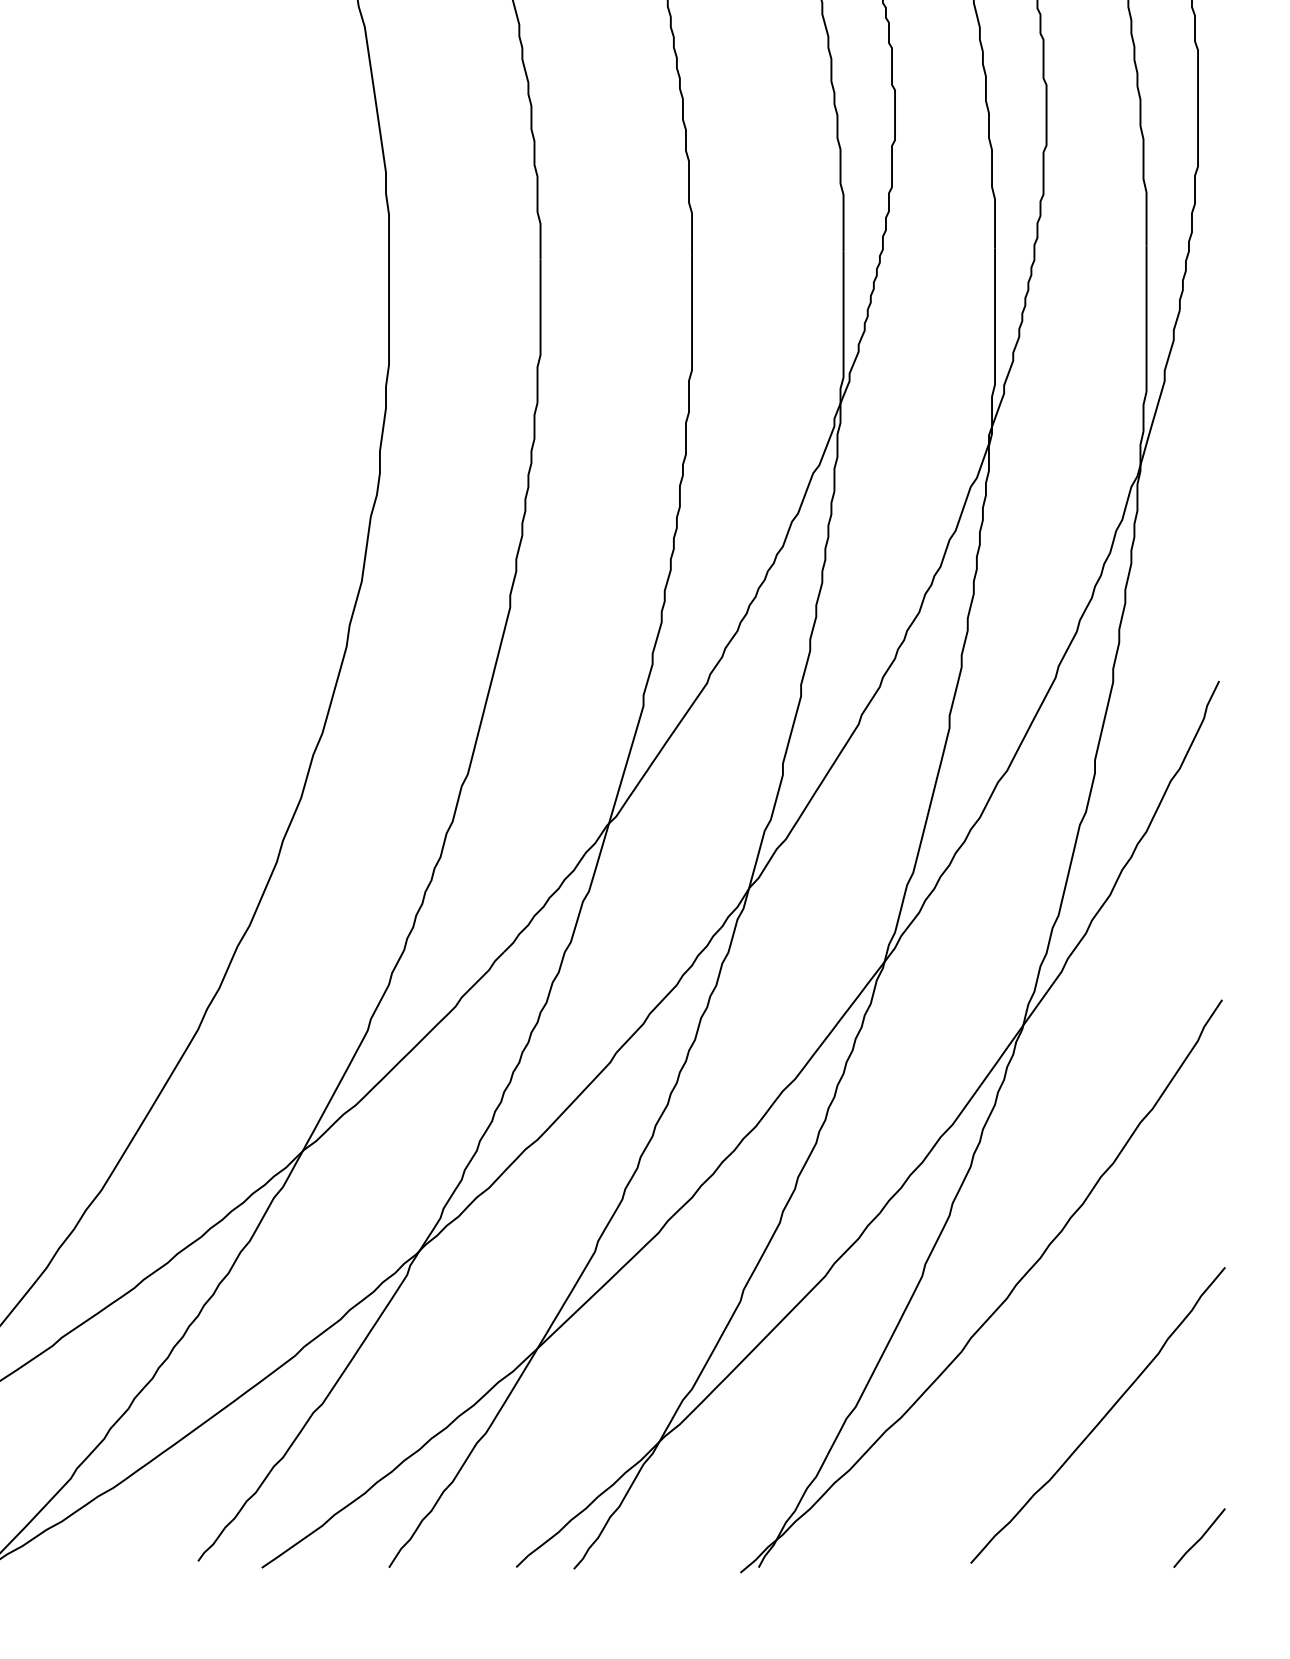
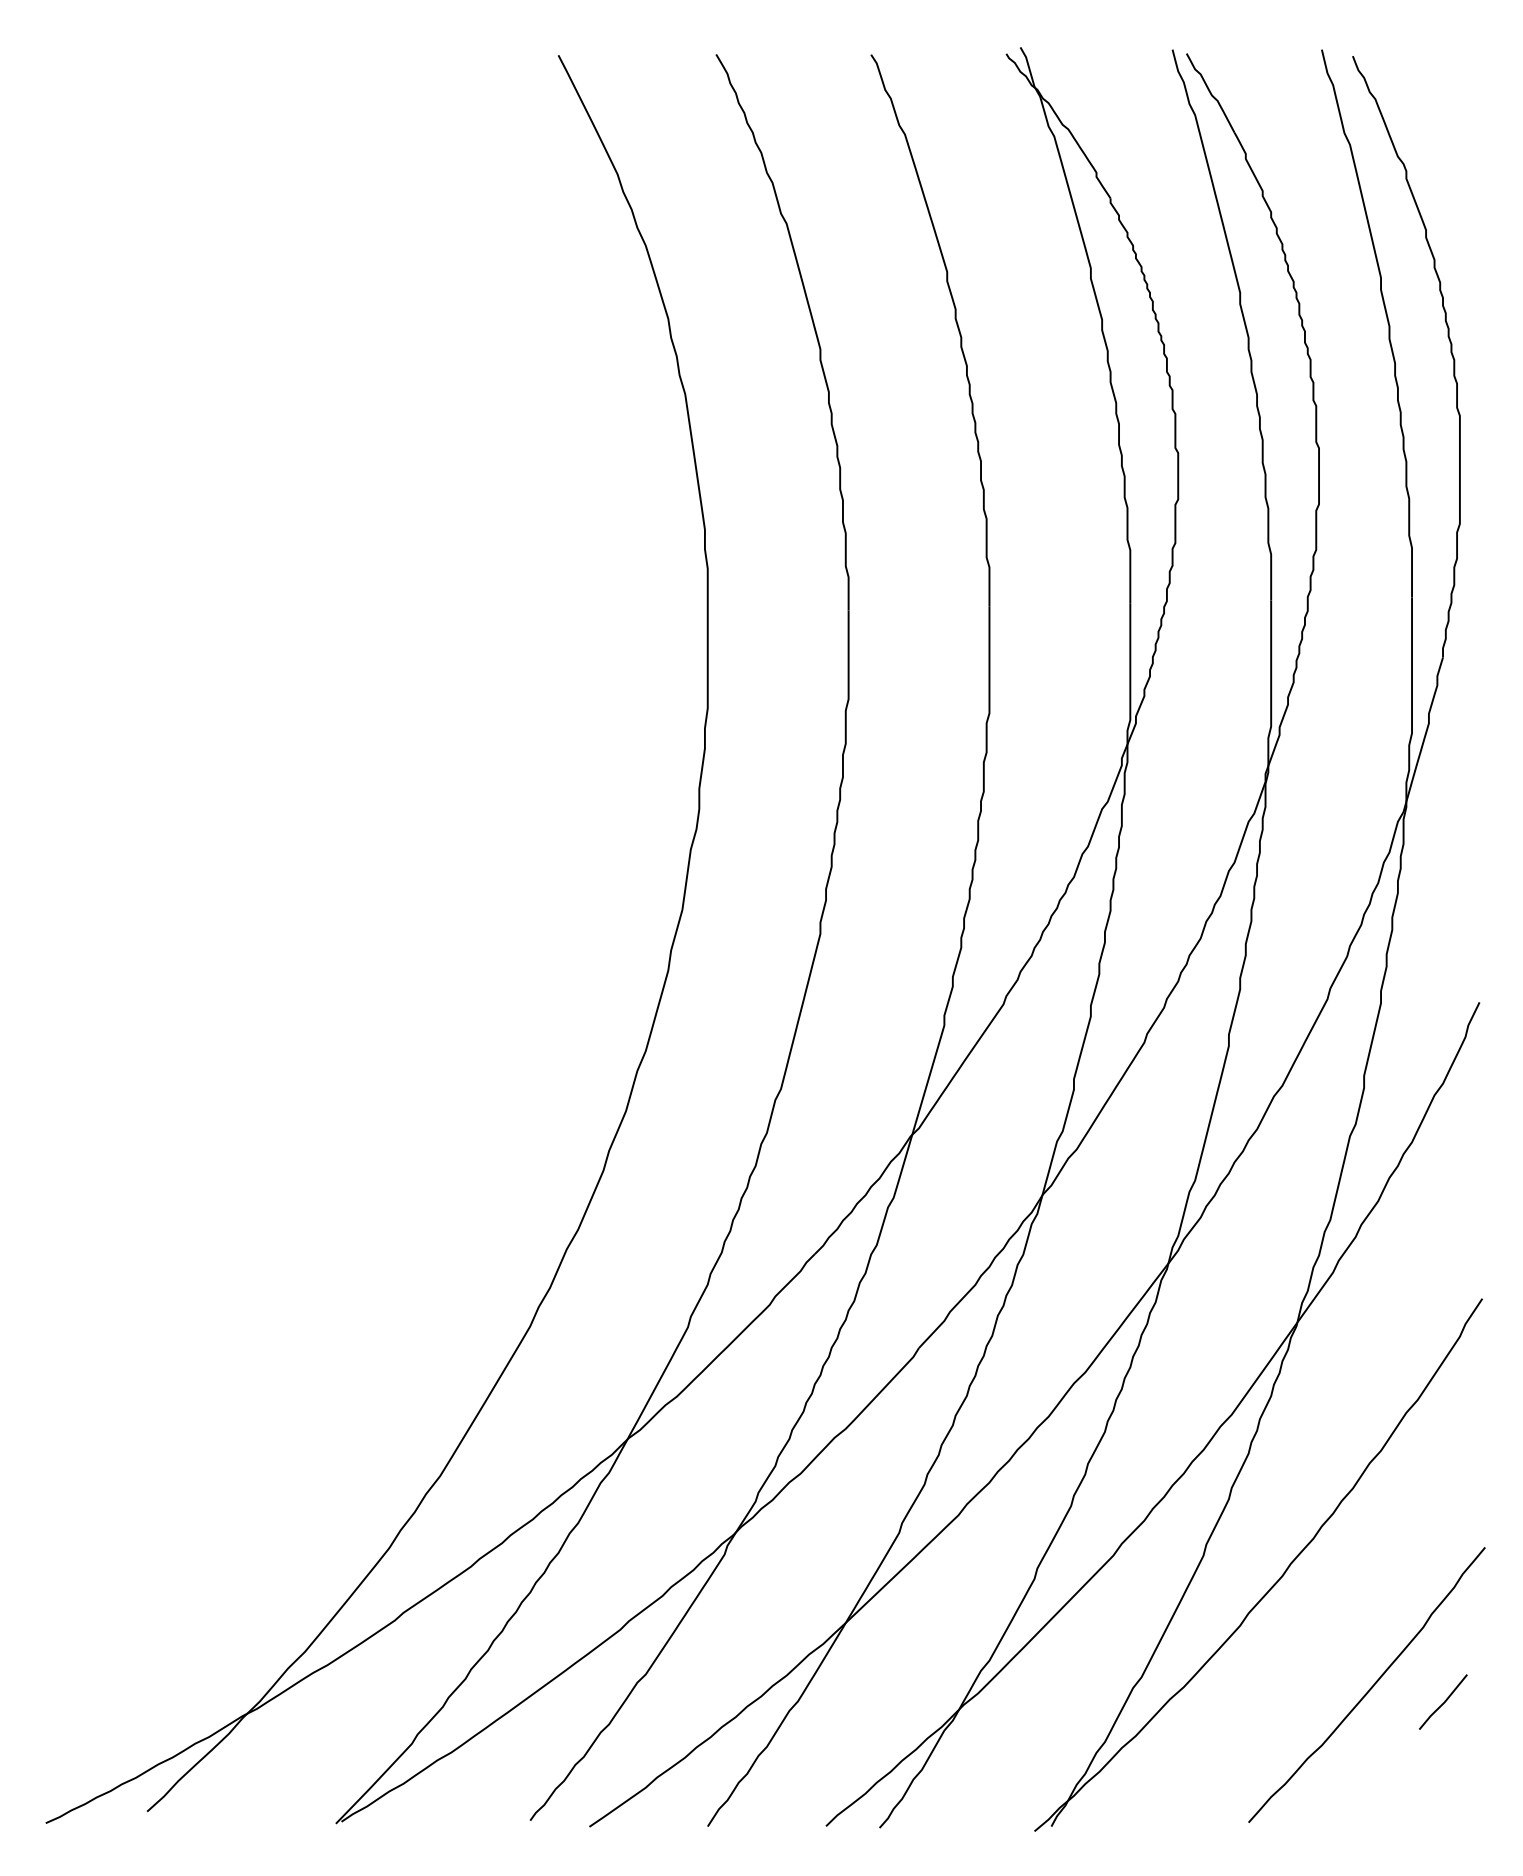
line: (1200, 1537) -> (1444, 1701), moved

